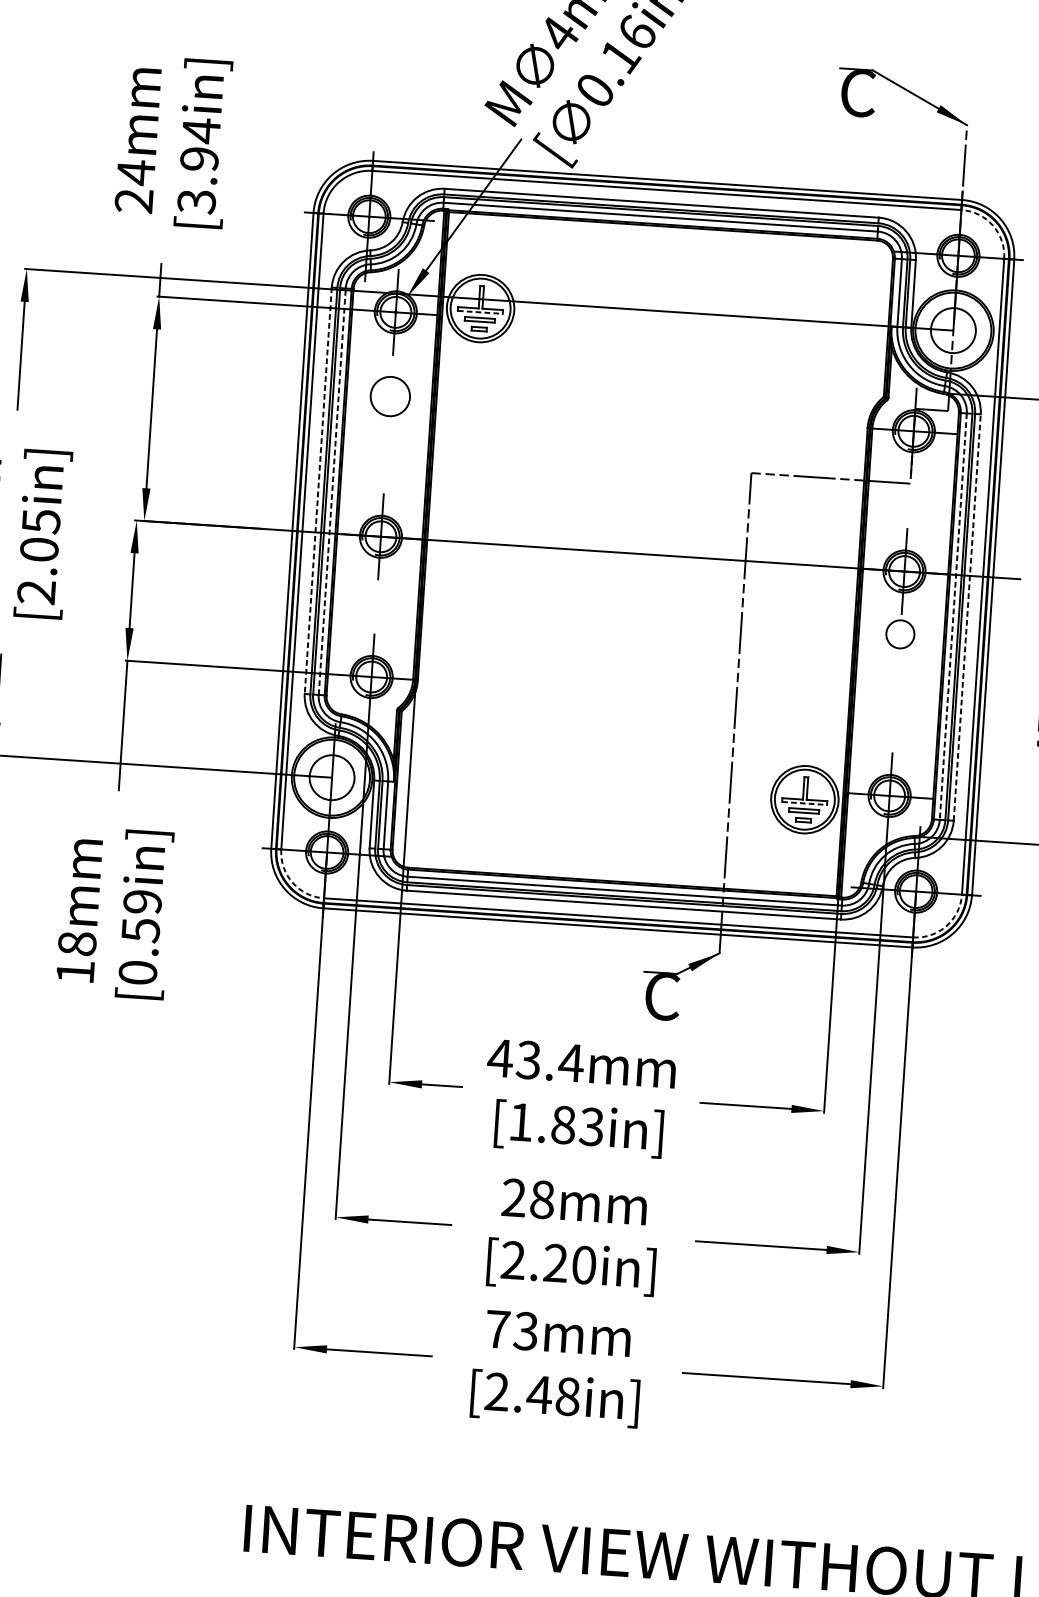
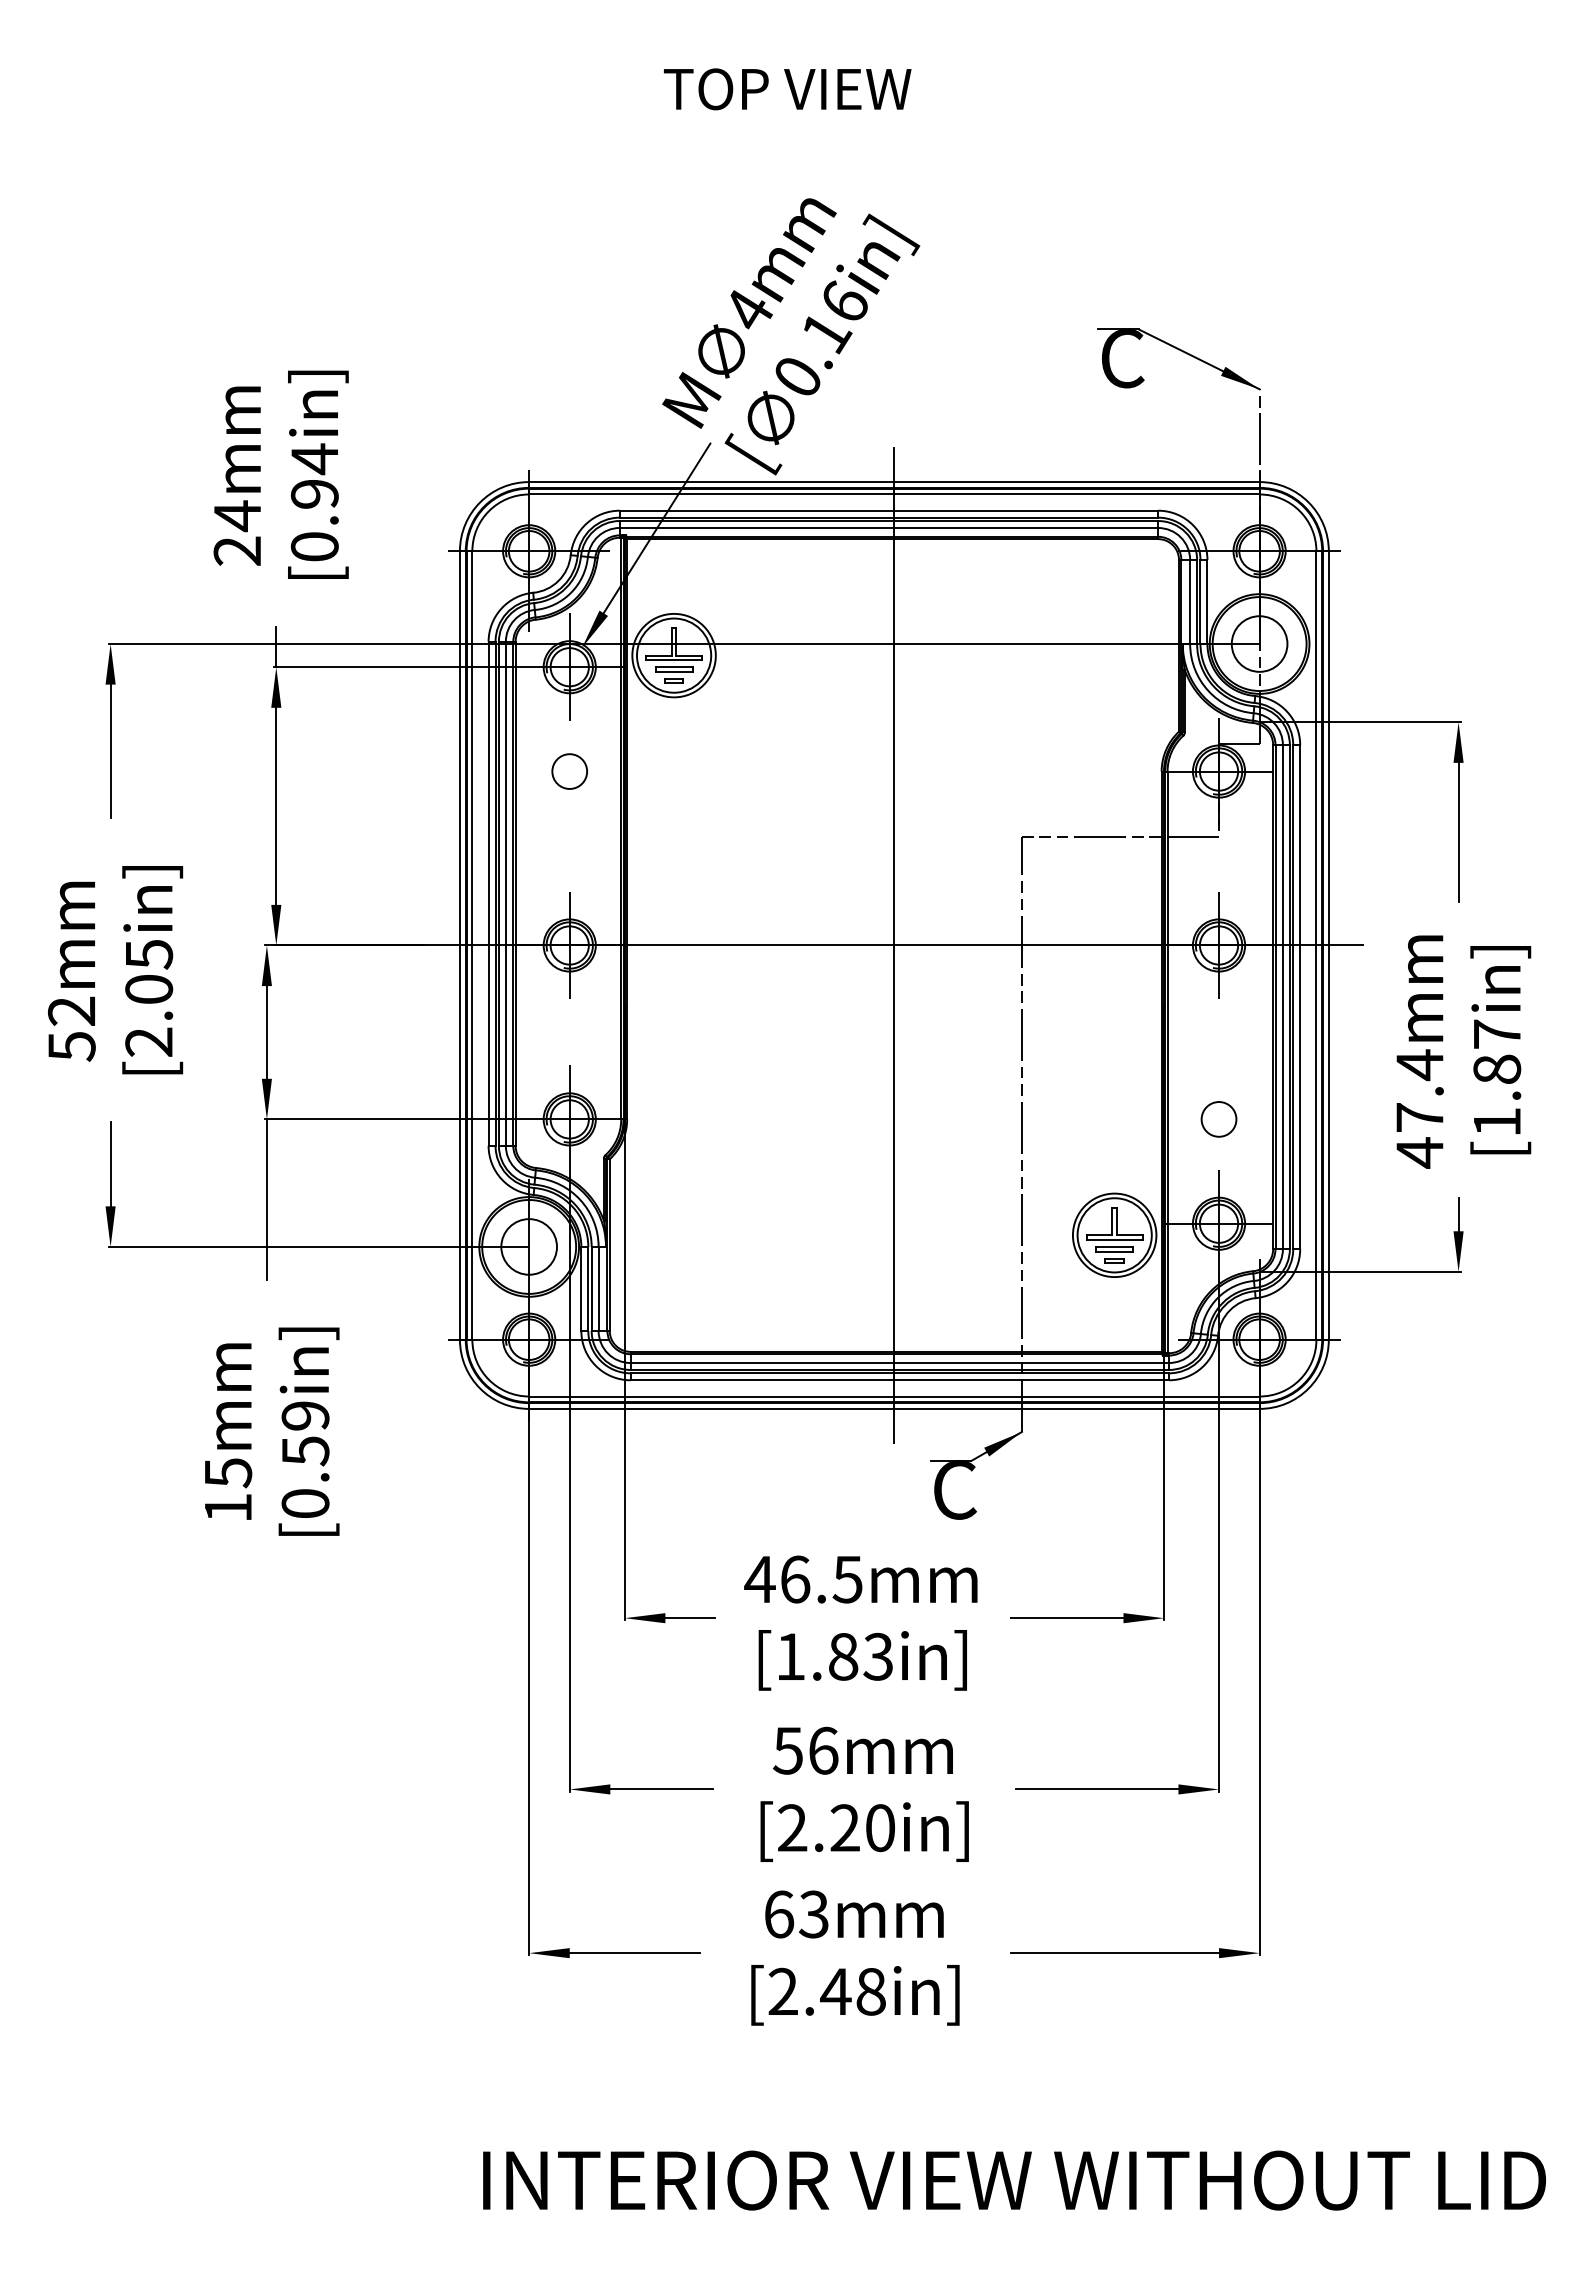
text: (196, 202) -> (314, 547), [3.94in] -> [0.94in]
arc: (992, 225) -> (1299, 511), dashed -> solid
line: (480, 312) -> (674, 660), dashed -> solid
circle: (390, 396) -> (569, 771), size x0.71
line: (318, 491) -> (488, 894), dashed -> solid
line: (331, 491) -> (505, 893), dashed -> solid
line: (642, 554) -> (894, 945), added
line: (952, 616) -> (1282, 997), dashed -> solid
line: (967, 617) -> (1300, 996), dashed -> solid
circle: (899, 634) -> (1218, 1119), moved
line: (804, 803) -> (1114, 1239), dashed -> solid
arc: (292, 882) -> (489, 1379), dashed -> solid
arc: (946, 925) -> (1299, 1379), dashed -> solid
text: (77, 944) -> (228, 1473), 18mm -> 15mm
text: (550, 1061) -> (821, 1579), 43.4mm -> 46.5mm
text: (527, 1198) -> (805, 1750), 28mm -> 56mm
text: (498, 1329) -> (779, 1914), 73mm -> 63mm

